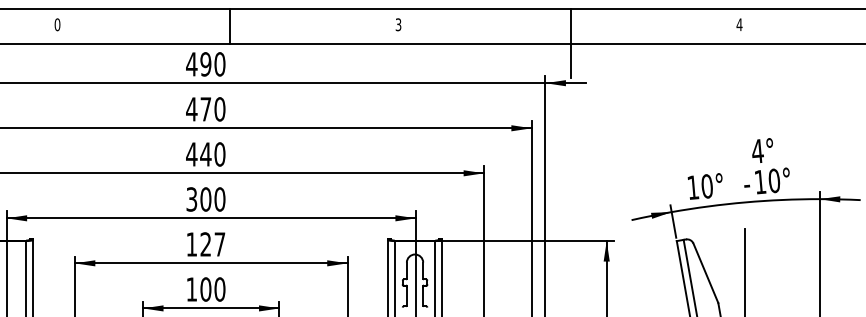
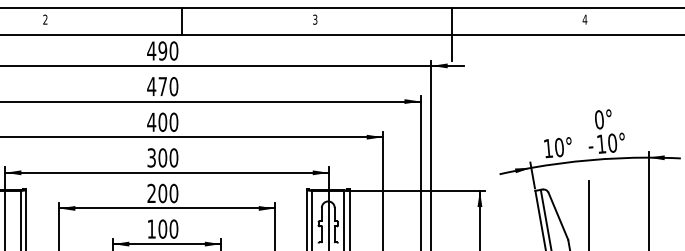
text: (57, 24) -> (45, 19), 0 -> 2
text: (757, 150) -> (599, 119), 4° -> 0°
text: (205, 153) -> (162, 121), 440 -> 400
text: (205, 244) -> (162, 193), 127 -> 200

